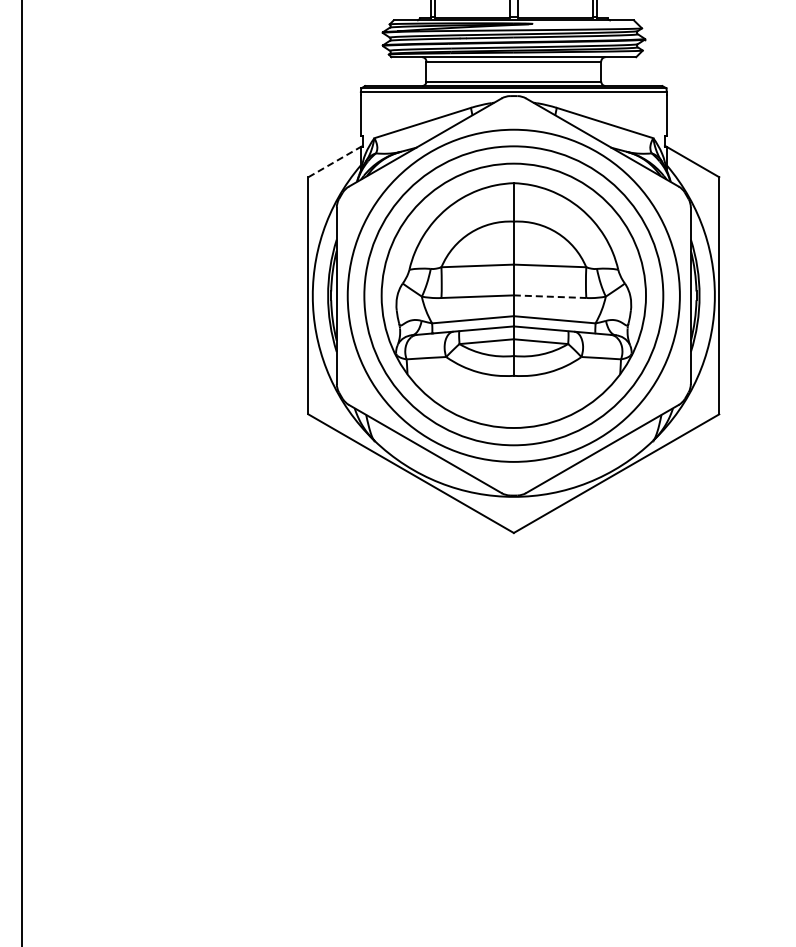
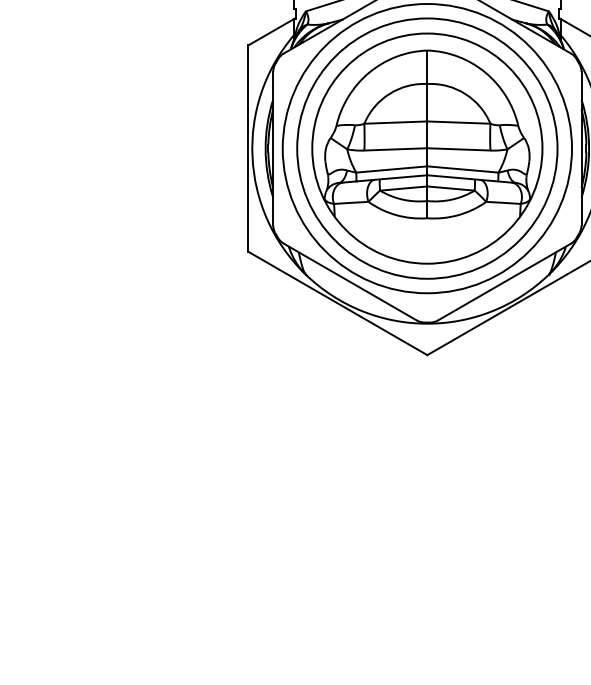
line: (336, 161) -> (272, 31), dashed -> solid
line: (550, 296) -> (459, 149), dashed -> solid

